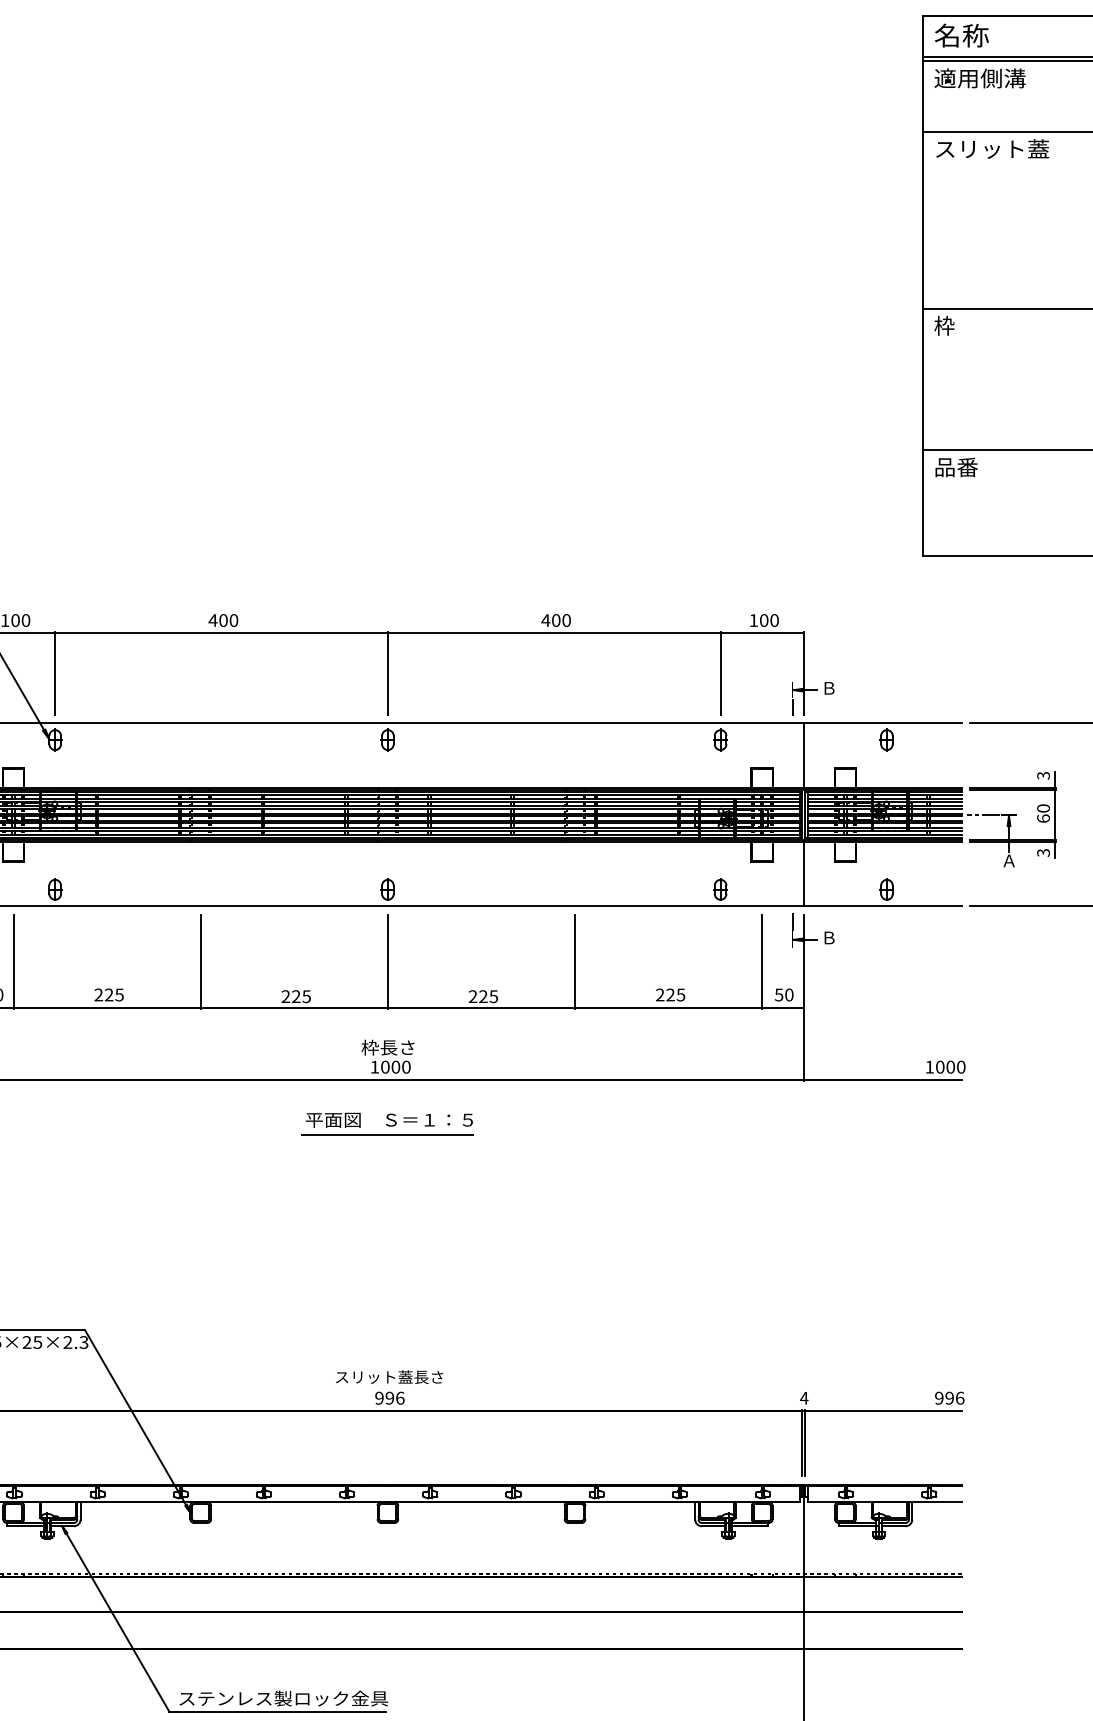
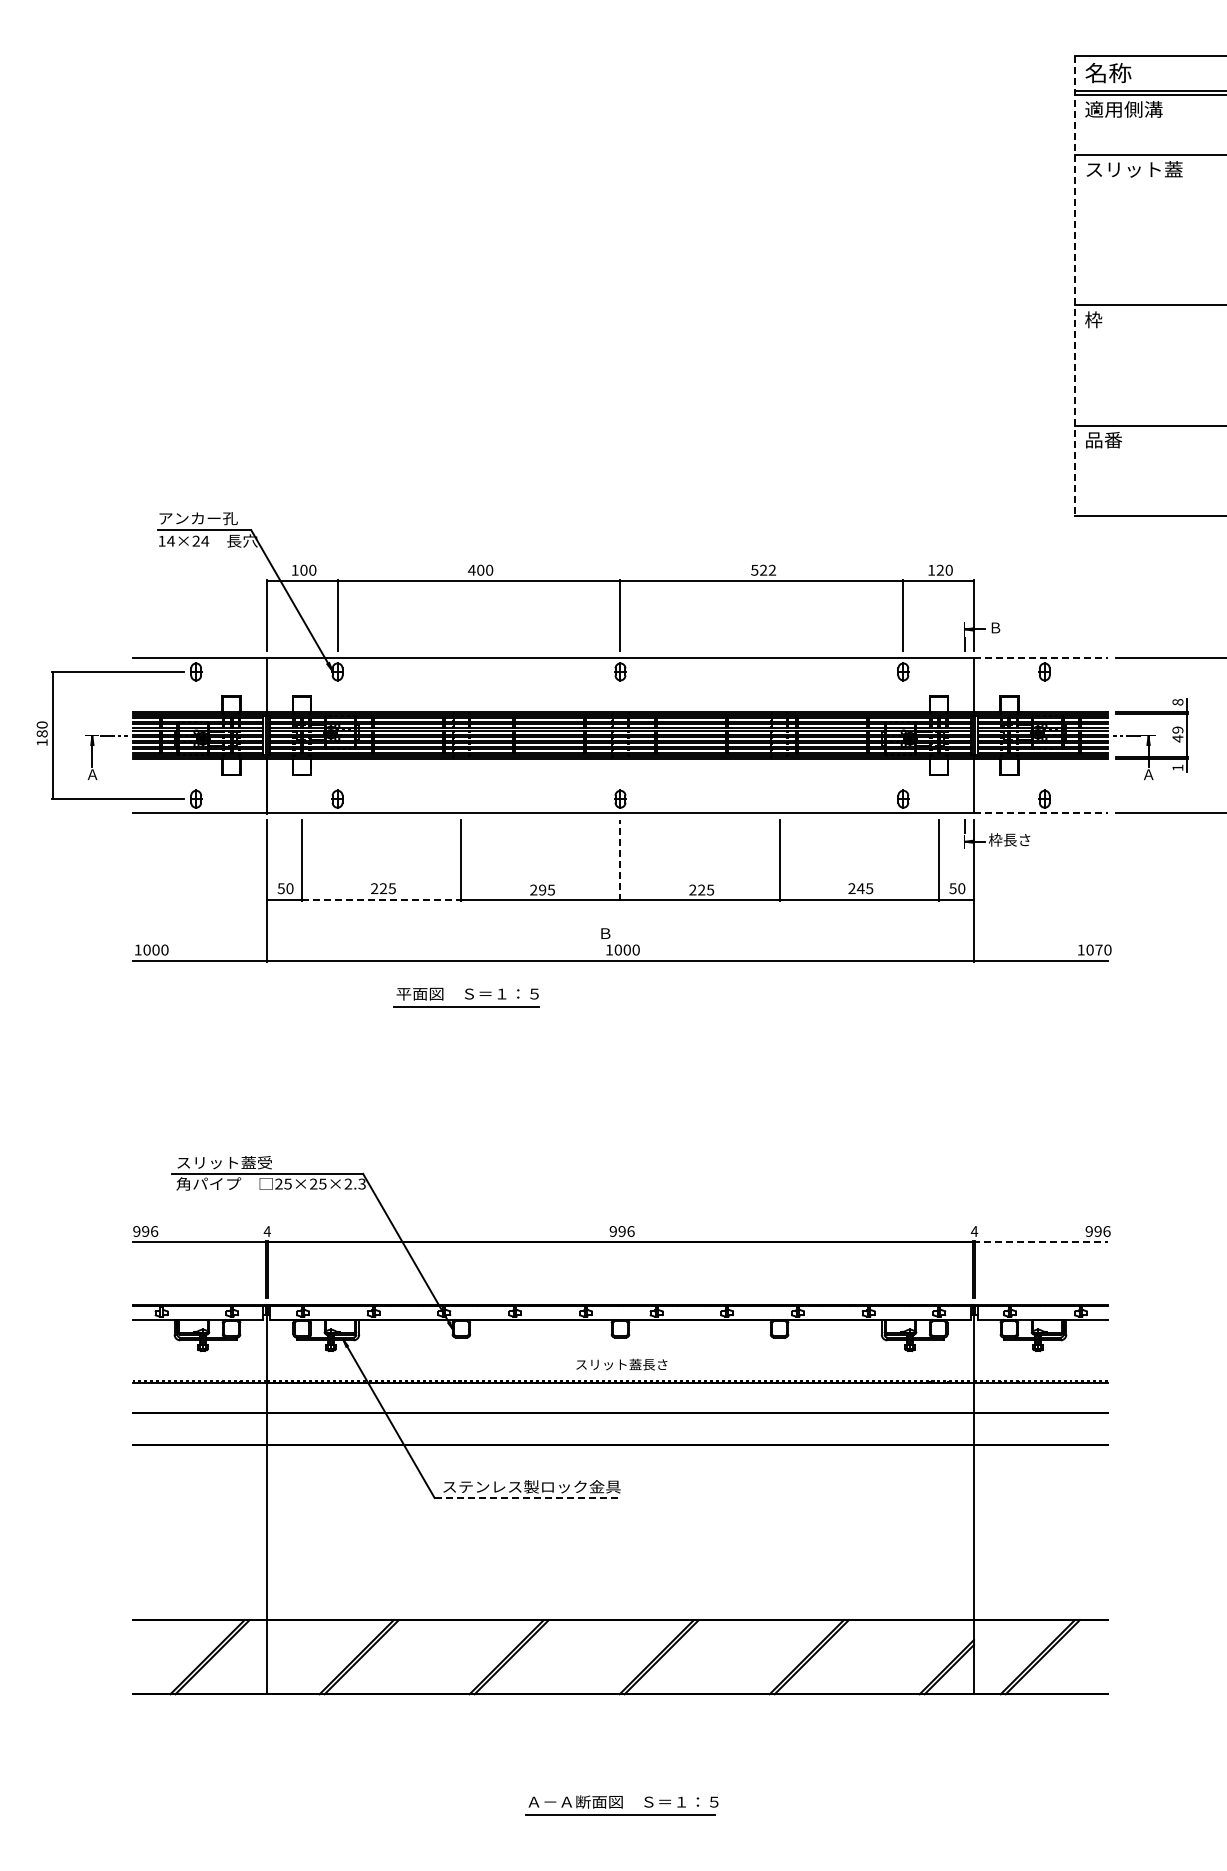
line: (923, 285) -> (1075, 285), solid -> dashed
text: (556, 619) -> (763, 569), 400 -> 522
text: (763, 619) -> (939, 569), 100 -> 120
line: (883, 723) -> (1041, 657), solid -> dashed
text: (1043, 774) -> (1177, 701), 3 -> 8
text: (1043, 813) -> (1177, 734), 60 -> 49
text: (1043, 852) -> (1177, 767), 3 -> 1
line: (883, 906) -> (1041, 813), solid -> dashed
text: (845, 937) -> (1009, 839), Ｂ -> 枠長さ
line: (387, 961) -> (620, 860), solid -> dashed
text: (670, 994) -> (860, 888), 225 -> 245
text: (296, 997) -> (542, 890), 225 -> 295
line: (106, 1007) -> (381, 899), solid -> dashed
text: (387, 1047) -> (620, 933), 枠長さ -> Ｂ
text: (950, 1066) -> (1098, 949), 1000 -> 1070
part: (387, 1124) -> (466, 997), moved
text: (389, 1377) -> (621, 1364), moved
line: (881, 1411) -> (1040, 1242), solid -> dashed
line: (277, 1711) -> (526, 1497), solid -> dashed

